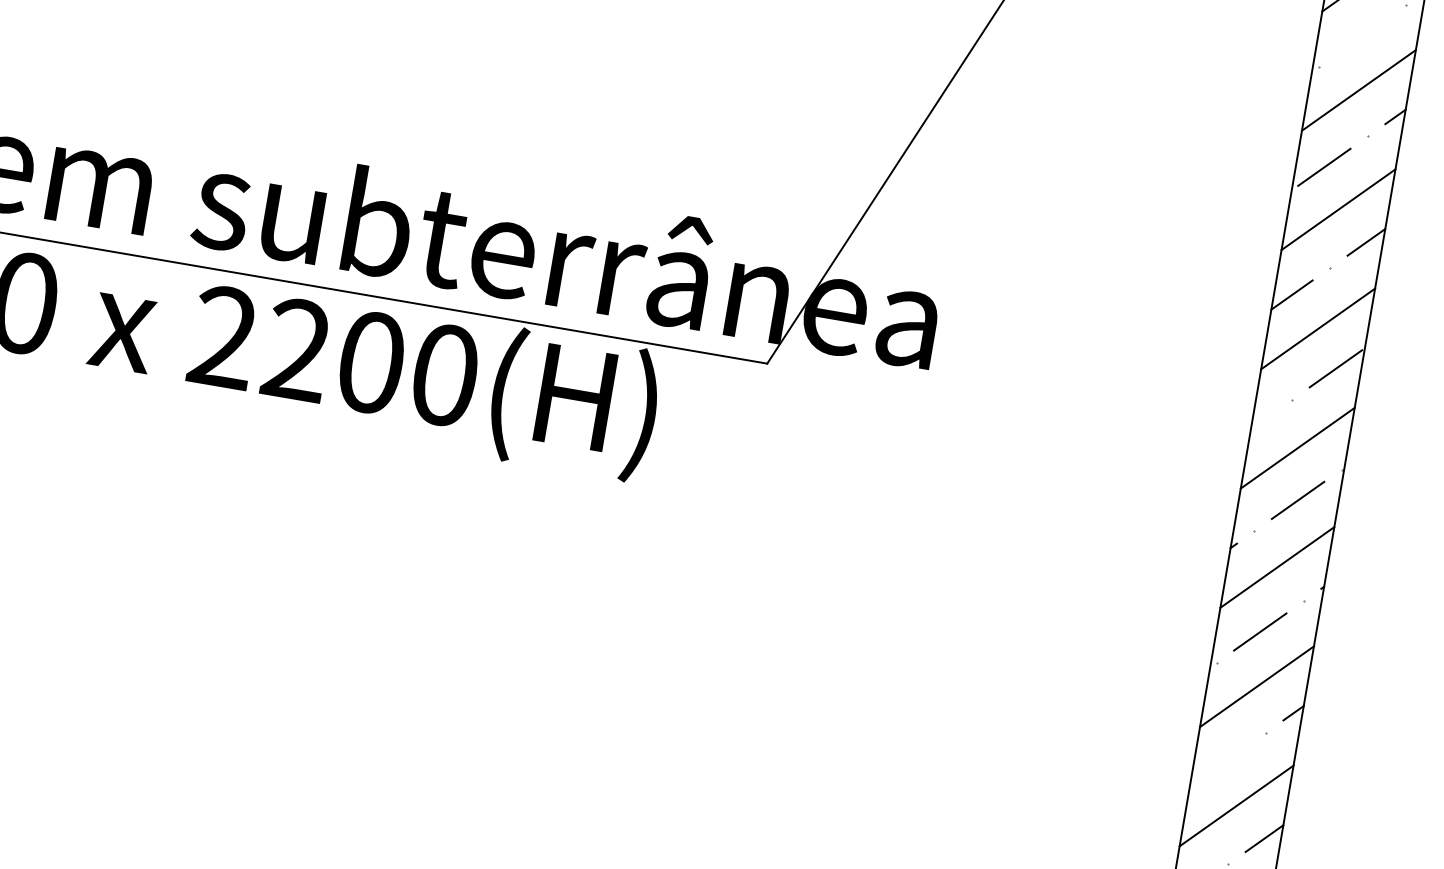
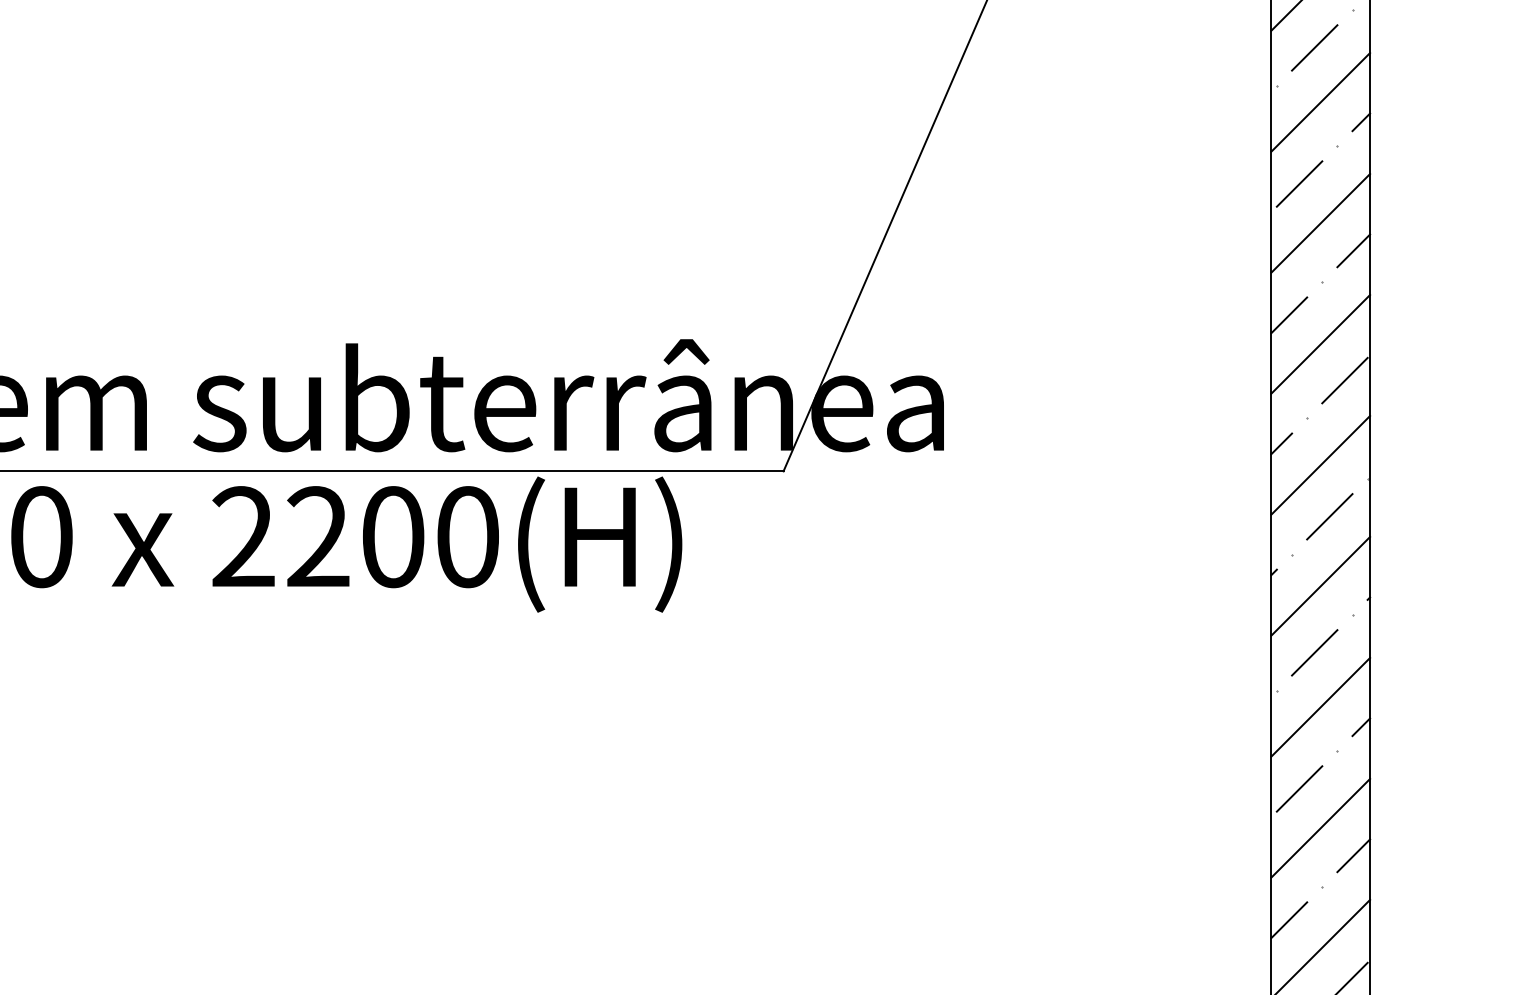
line: (1362, 35) -> (1314, 47), added
line: (1262, 420) -> (1281, 443), added
line: (1222, 763) -> (1299, 788), added

